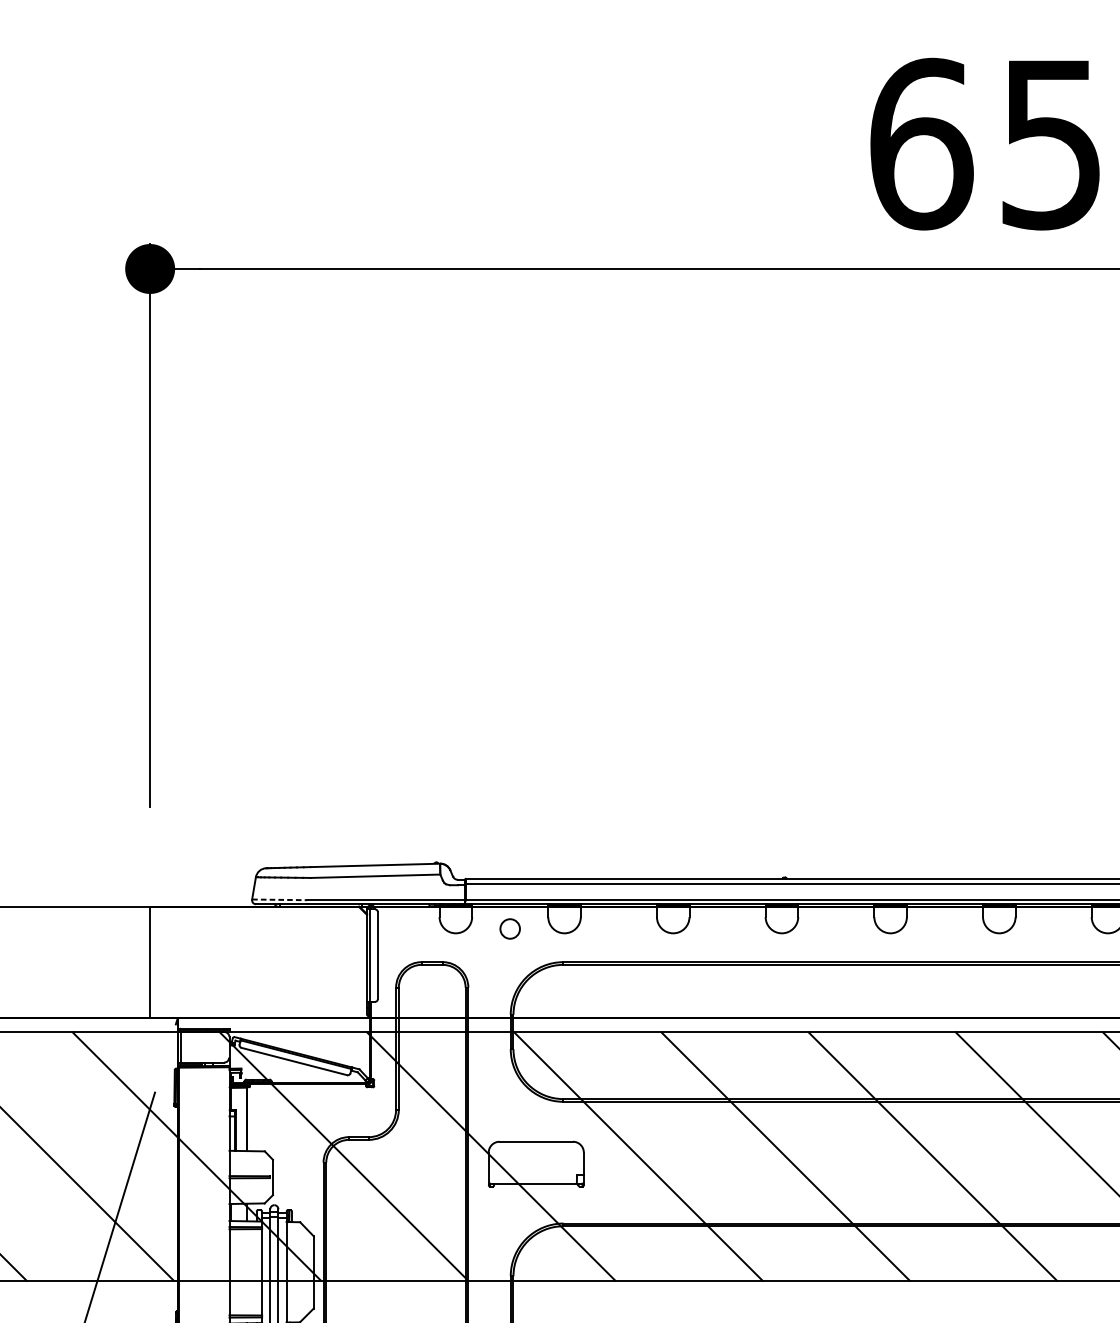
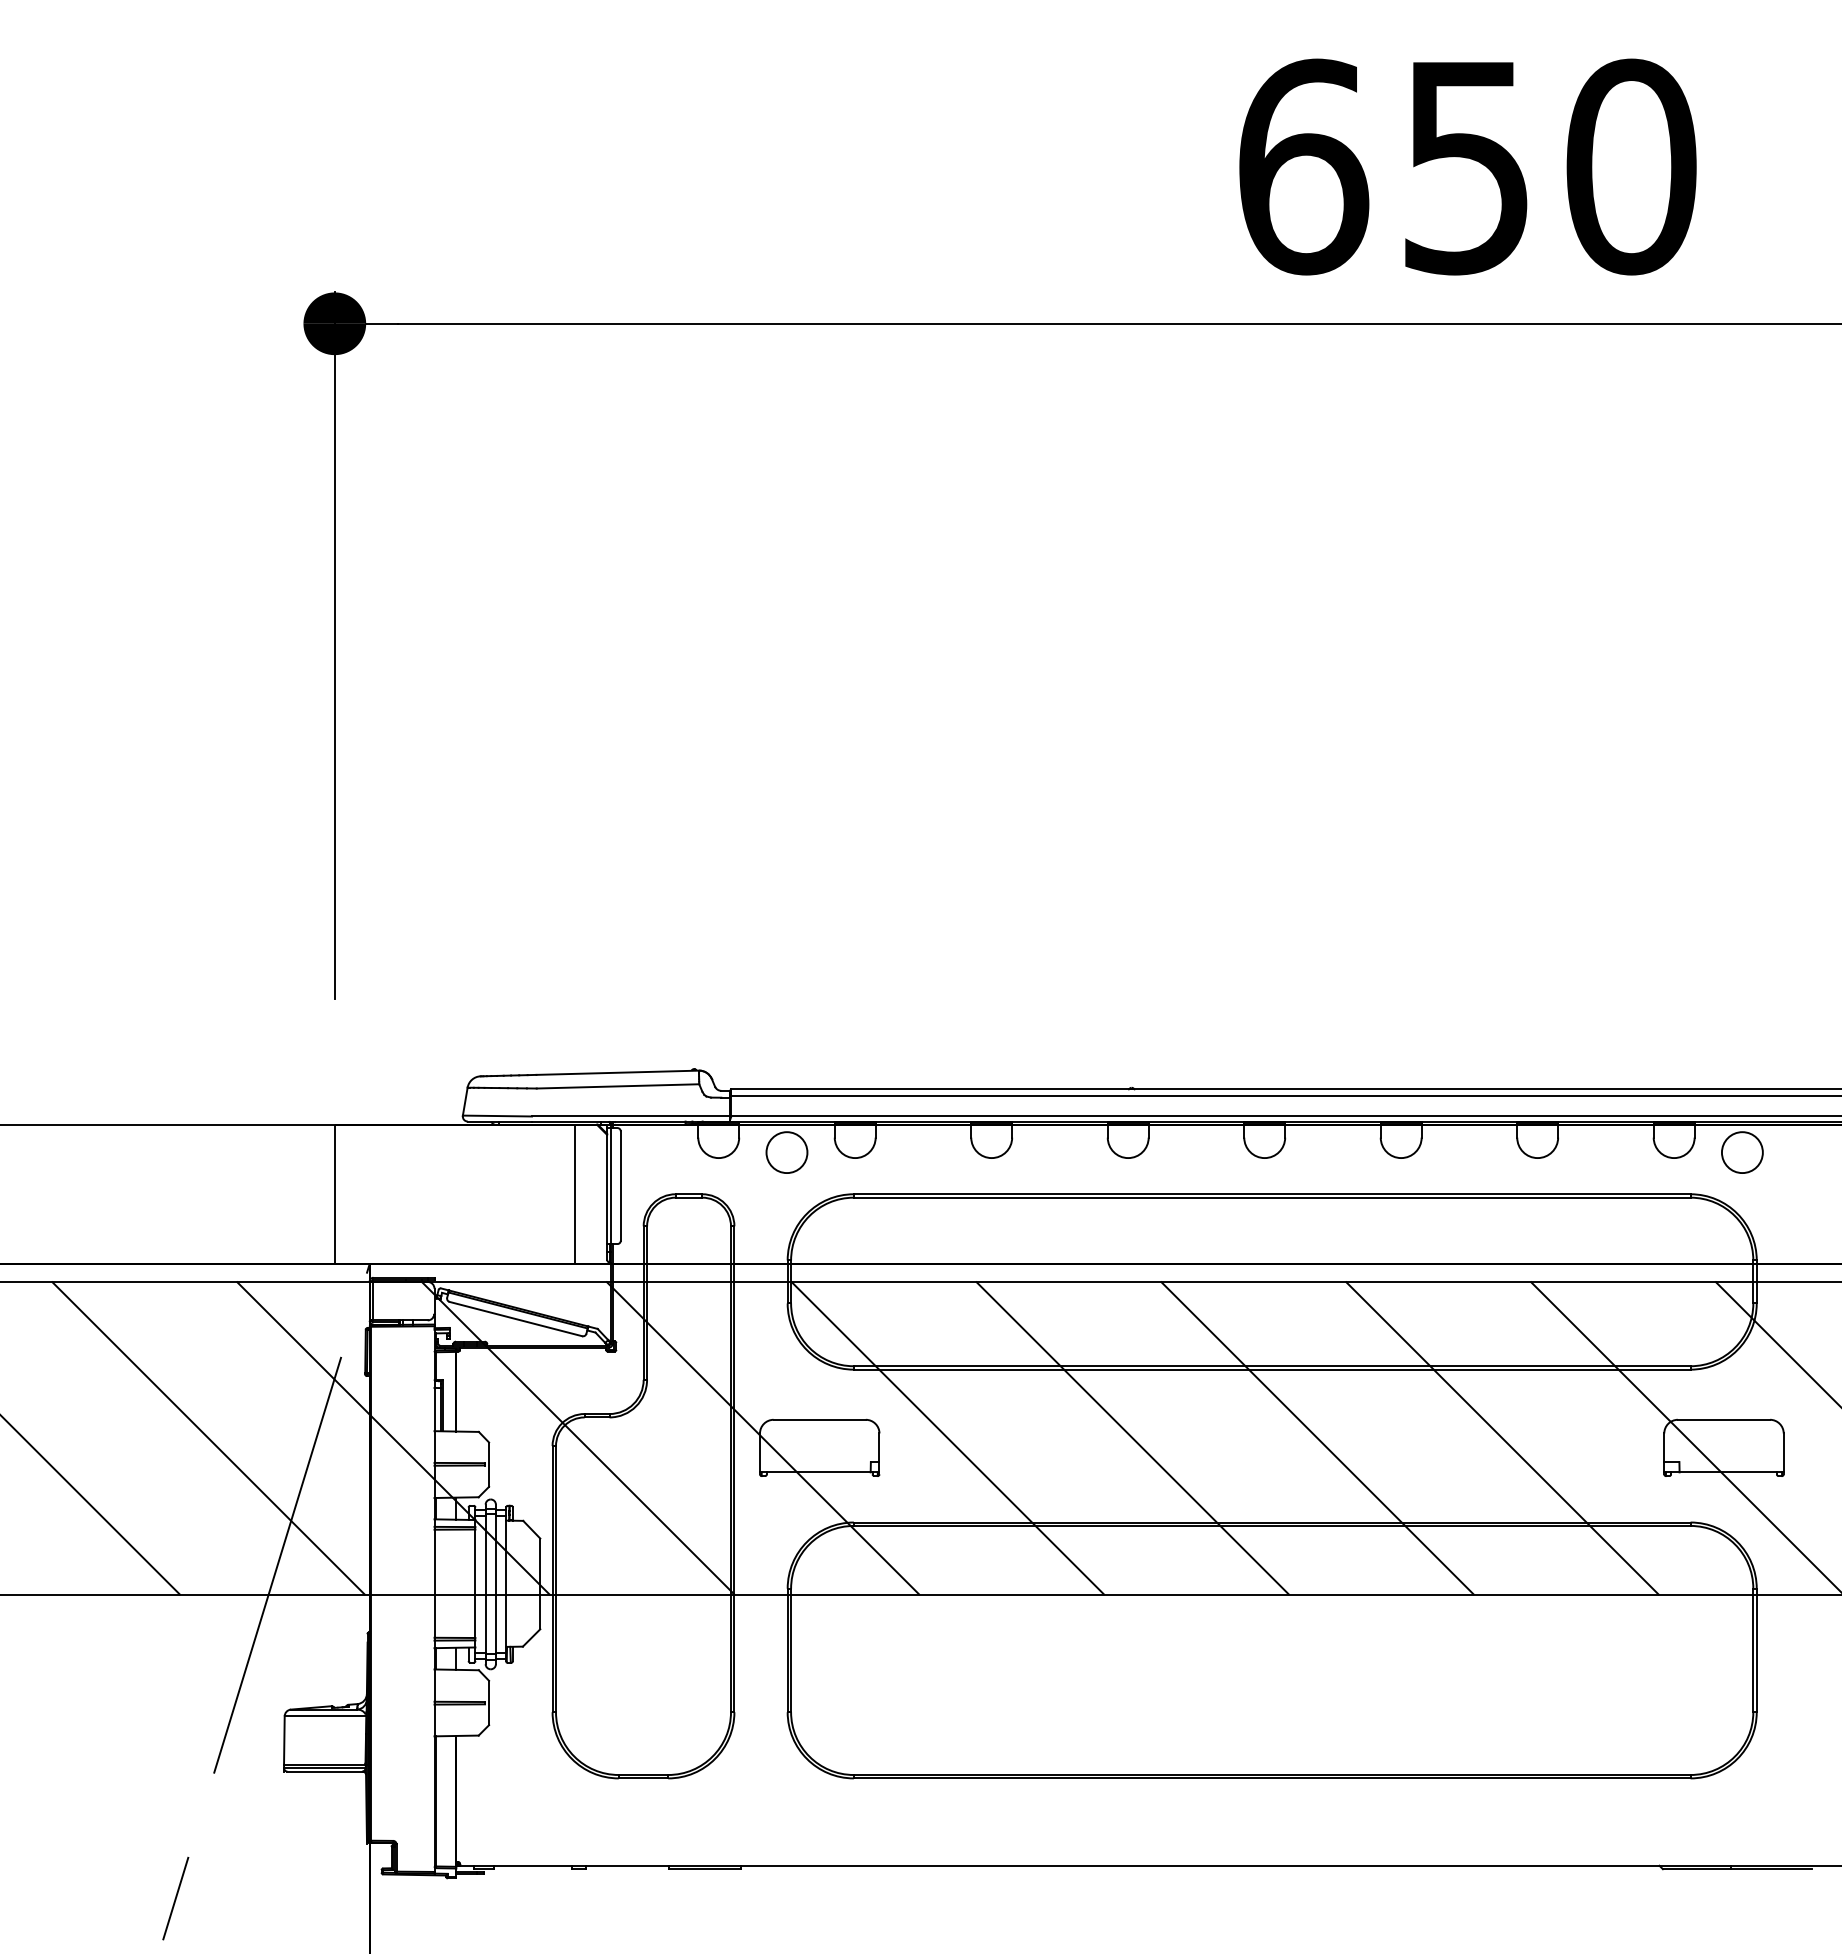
line: (279, 900) -> (497, 1116), dashed -> solid
circle: (509, 928) -> (786, 1152), size x1.67
line: (341, 962) -> (575, 1194), added

